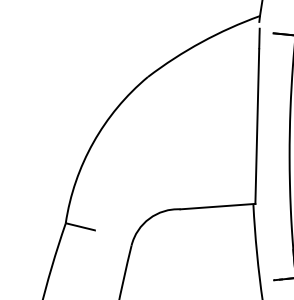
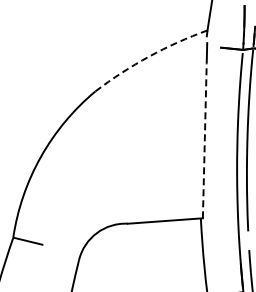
arc: (201, 42) -> (149, 56), solid -> dashed
line: (257, 126) -> (205, 140), solid -> dashed

